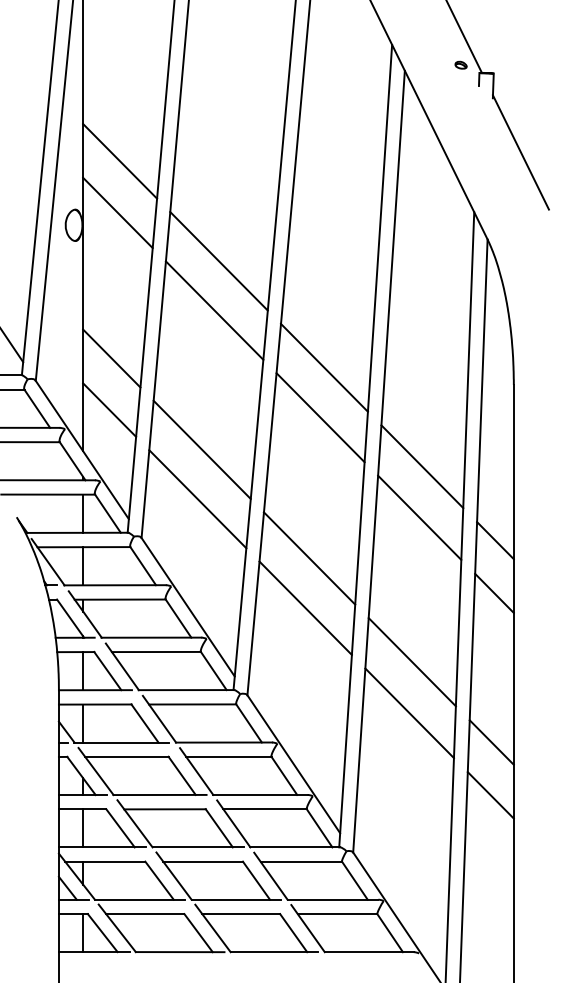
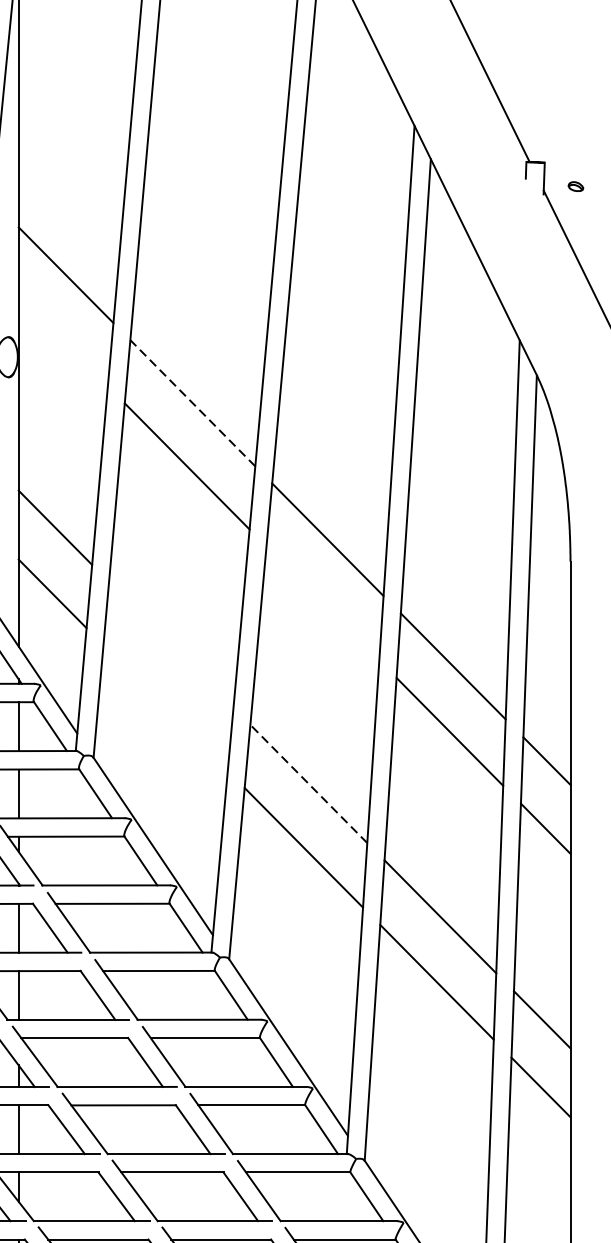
part: (460, 64) -> (575, 185), moved
line: (117, 212) -> (62, 340), removed
line: (218, 260) -> (192, 402), solid -> dashed
line: (320, 417) -> (322, 603), removed
line: (201, 449) -> (170, 644), removed
line: (197, 499) -> (165, 708), removed
line: (309, 558) -> (308, 784), solid -> dashed

